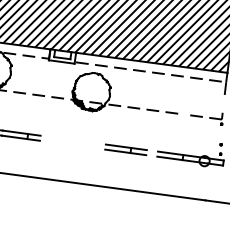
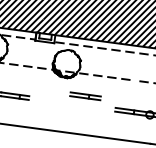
part: (125, 149) -> (85, 96), moved

